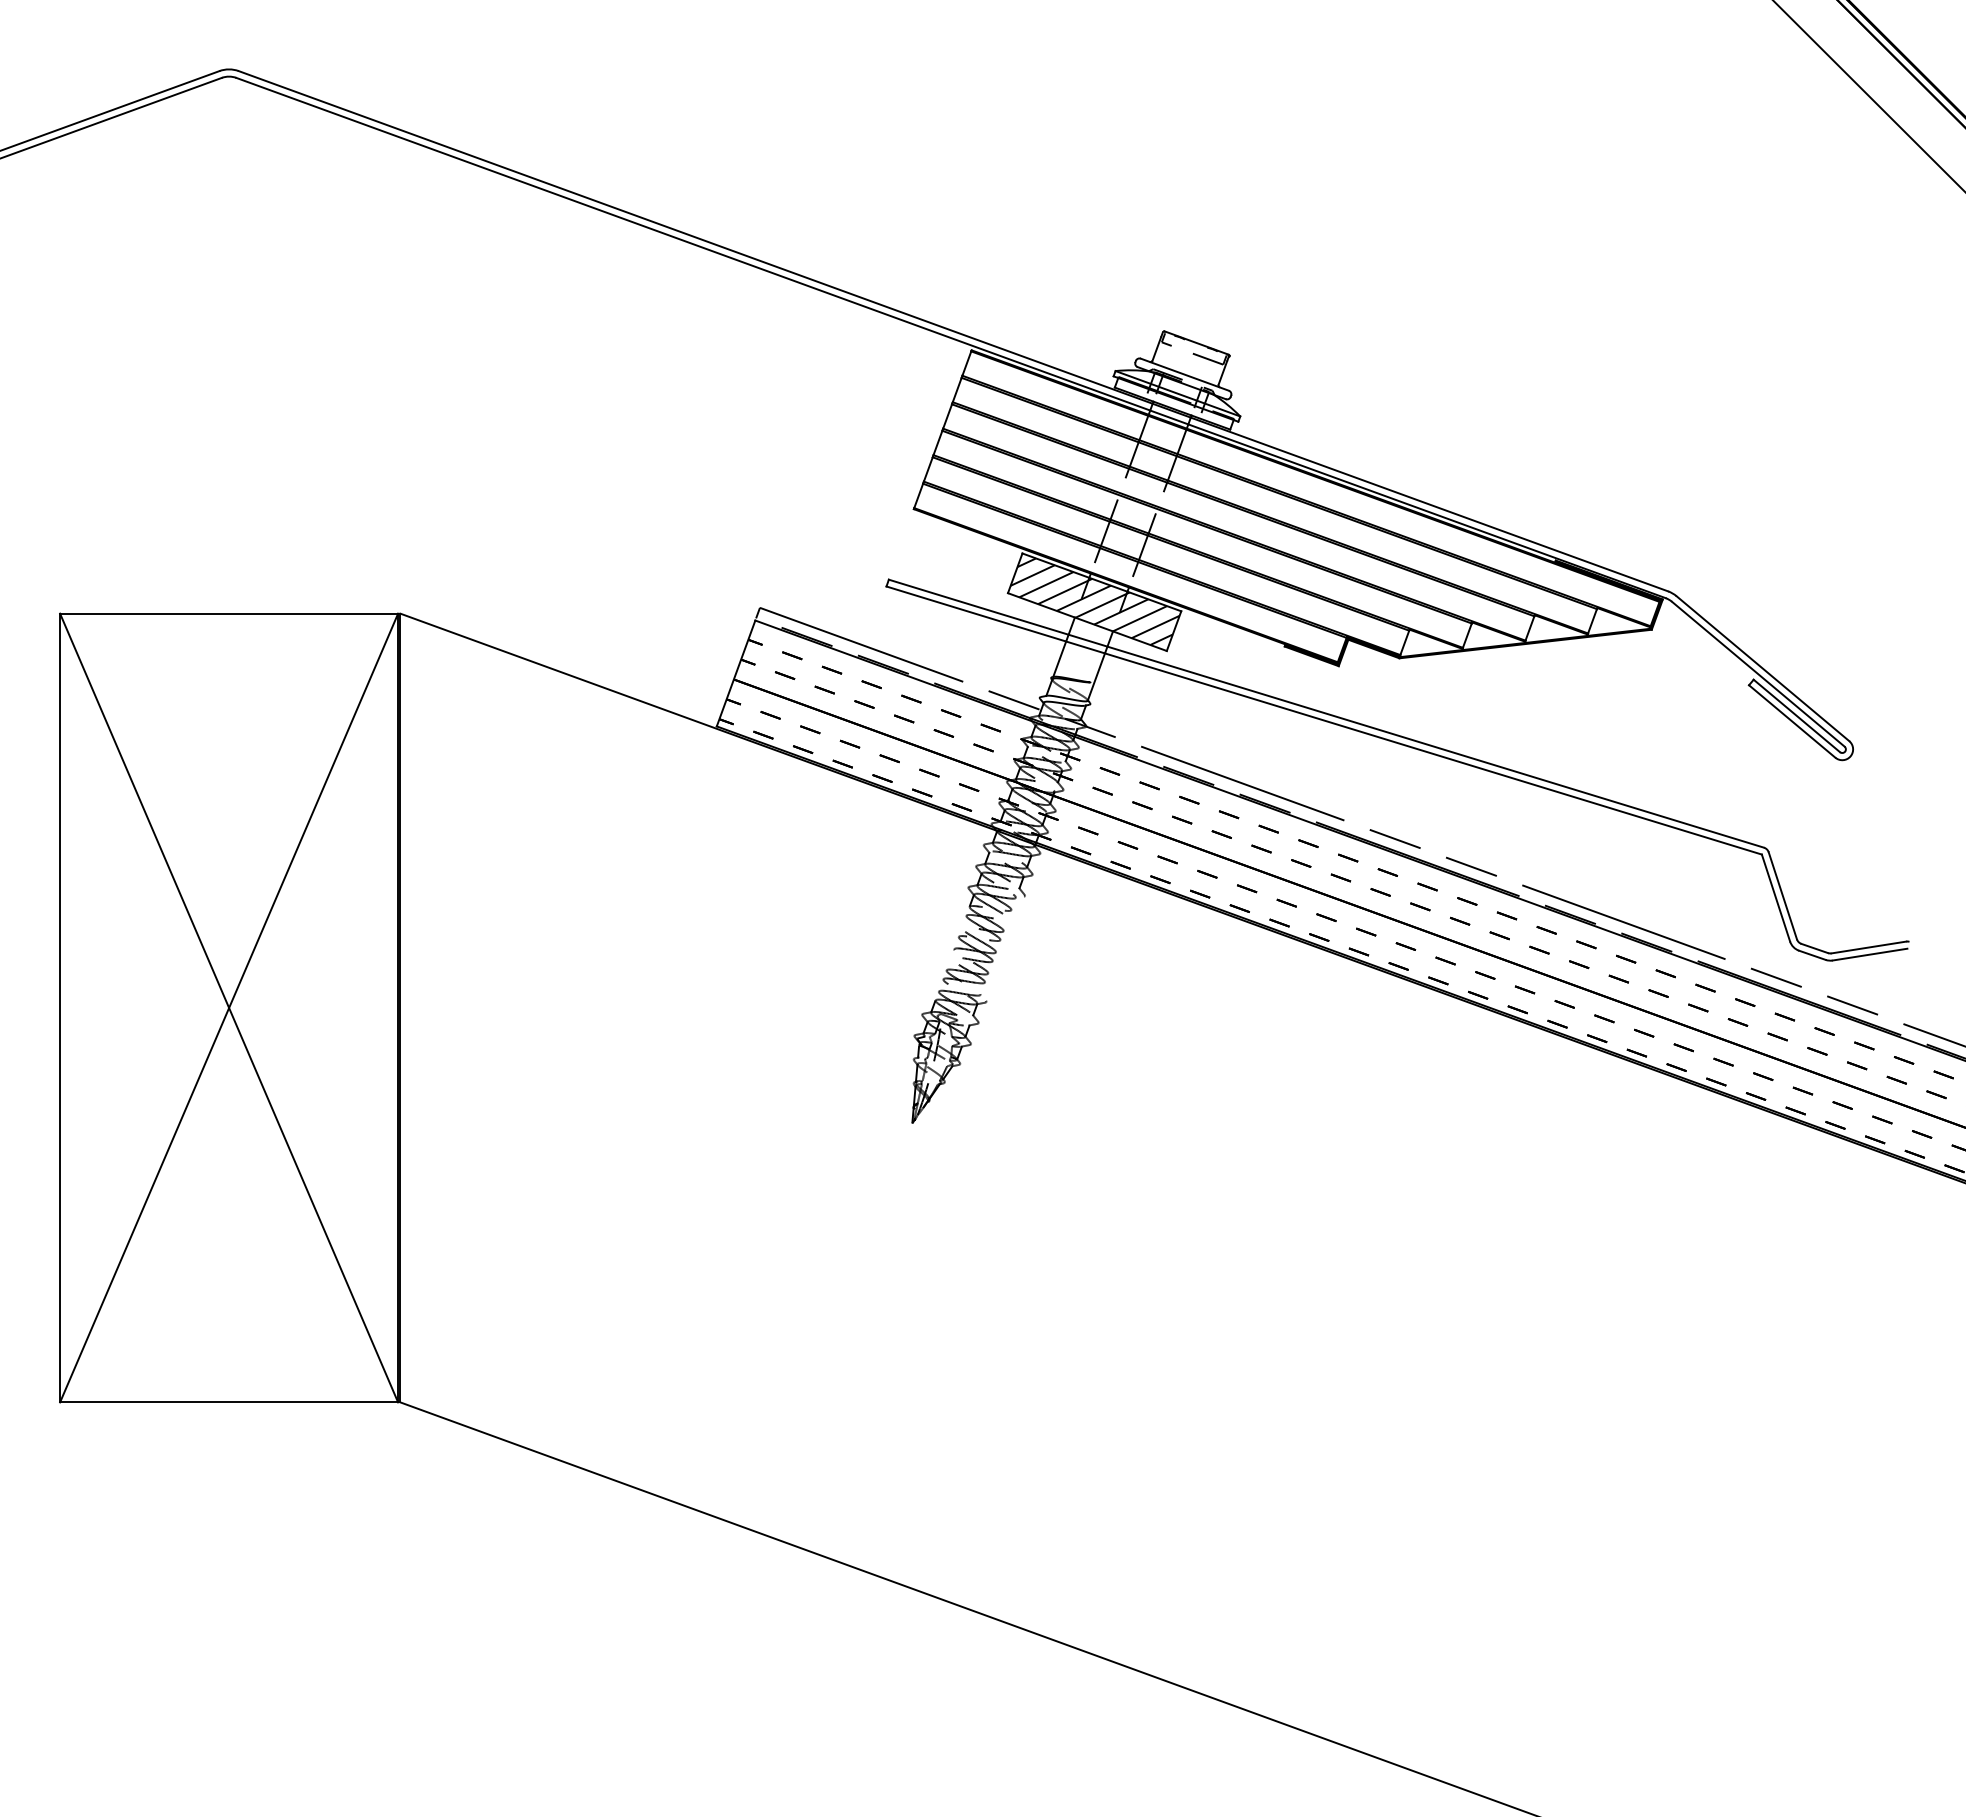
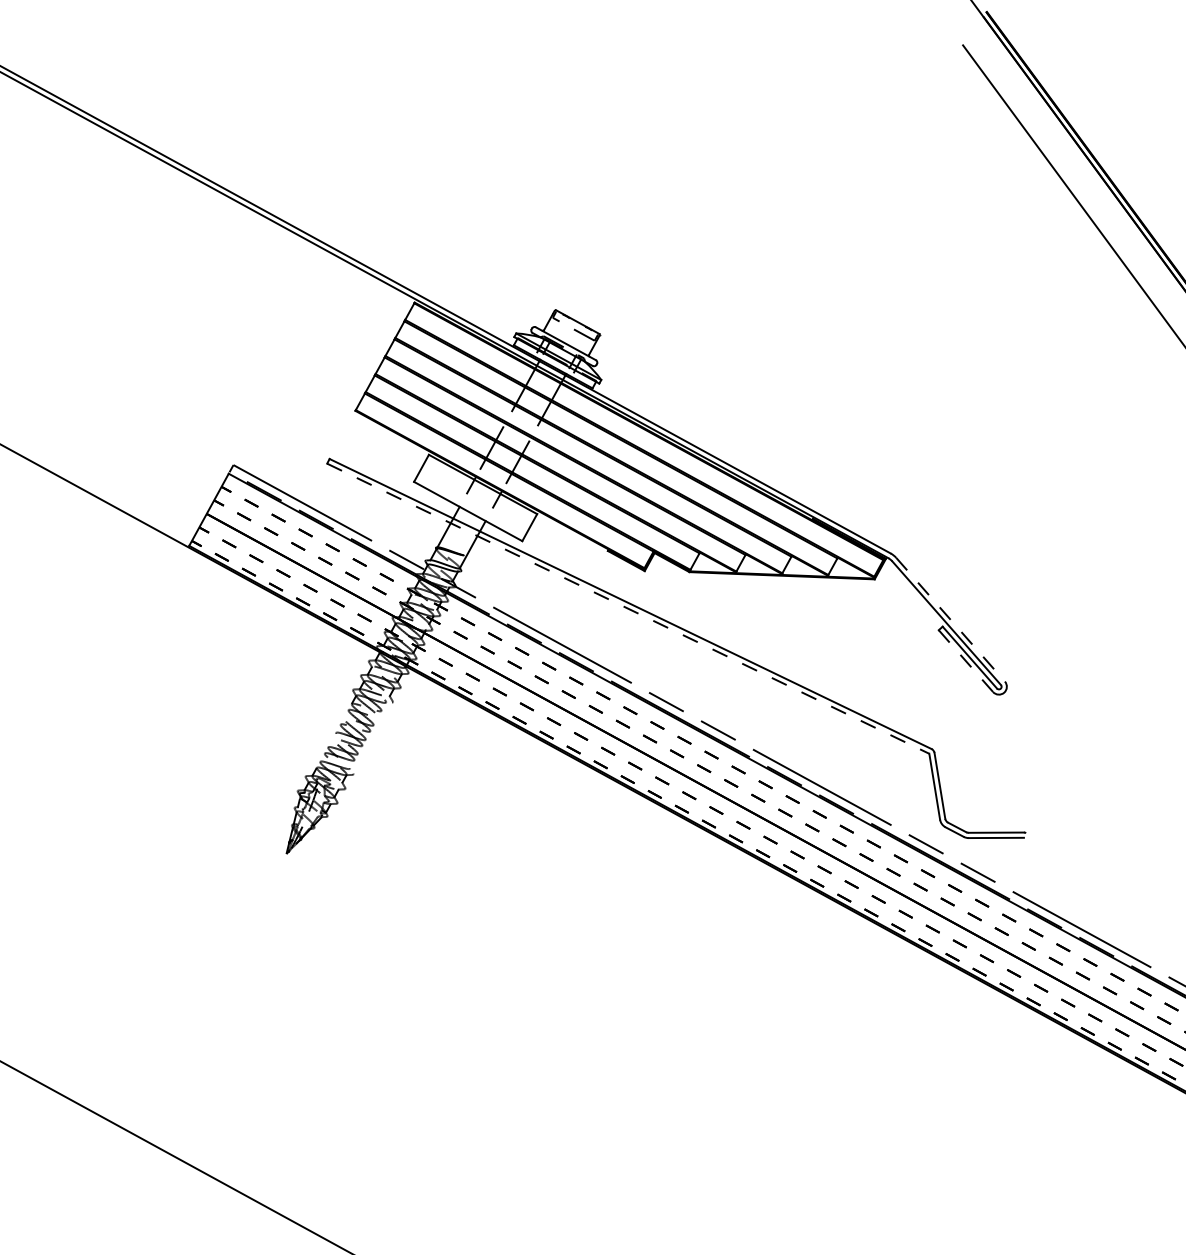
hatch: (1094, 601) -> (475, 497), removed
line: (1762, 668) -> (950, 619), solid -> dashed
line: (1324, 720) -> (628, 608), solid -> dashed
line: (1791, 721) -> (965, 661), solid -> dashed

